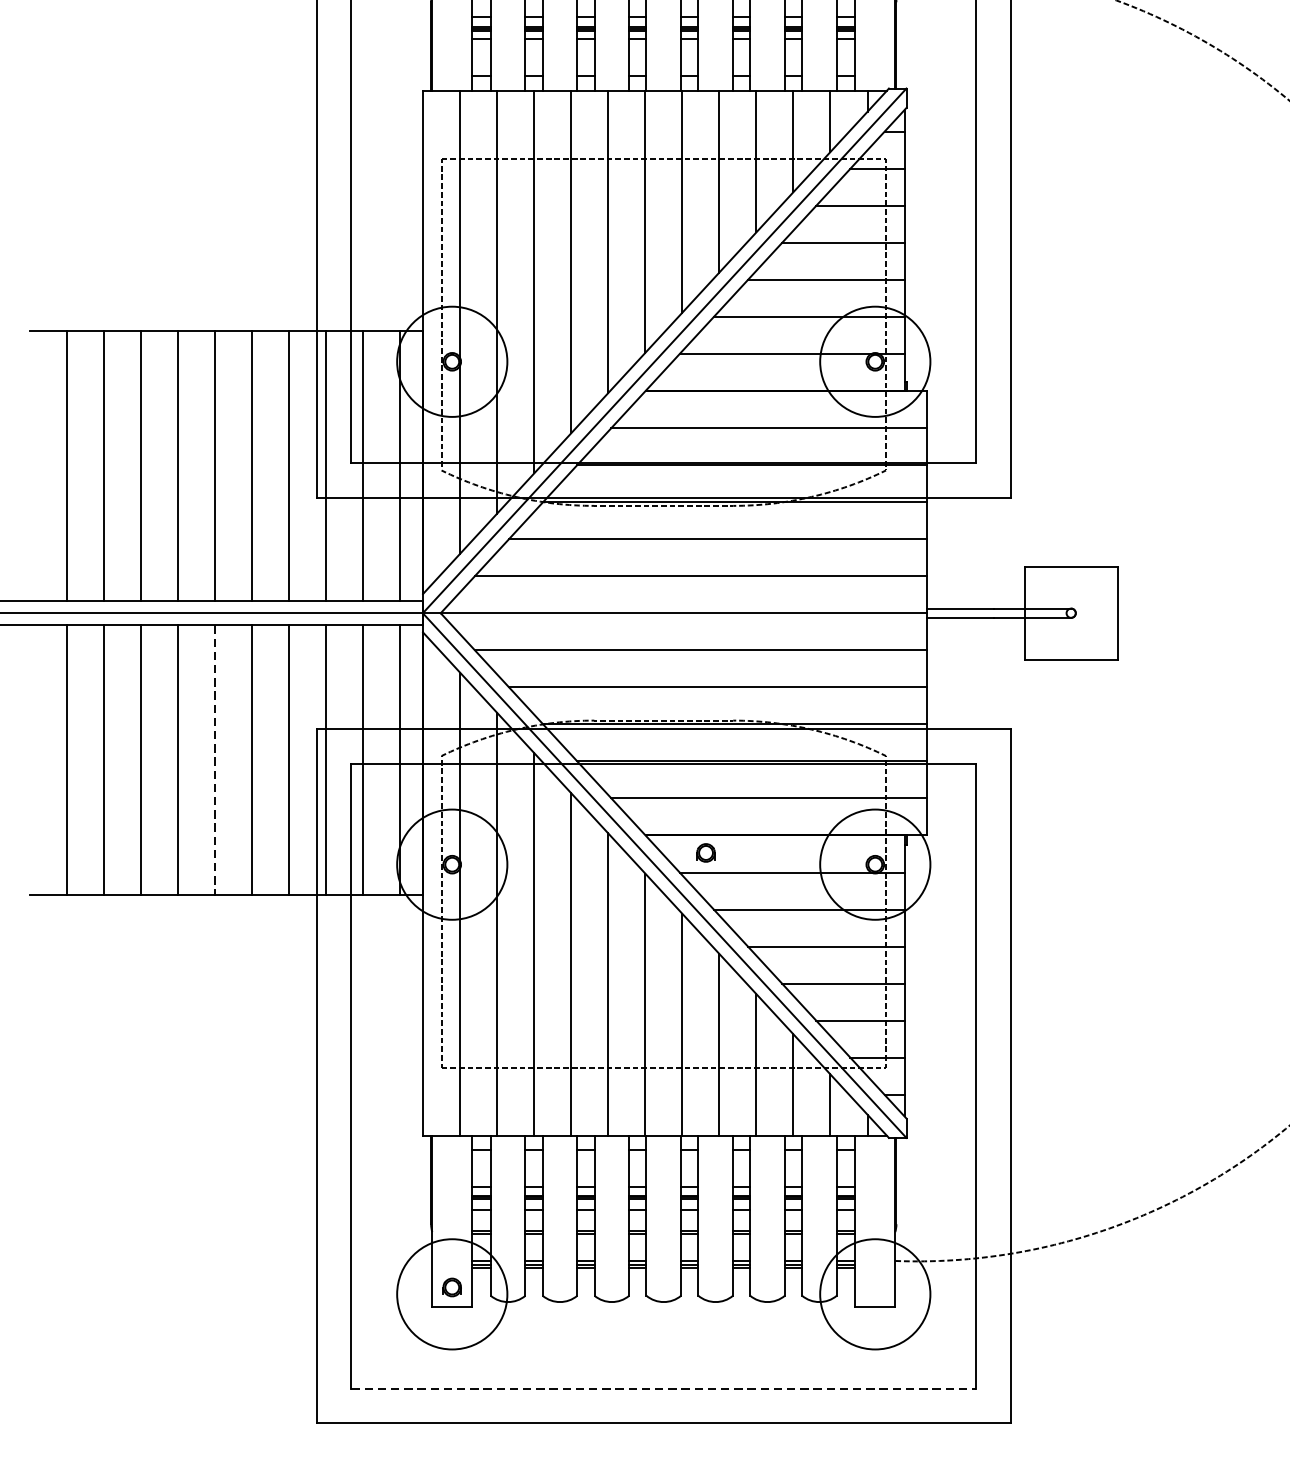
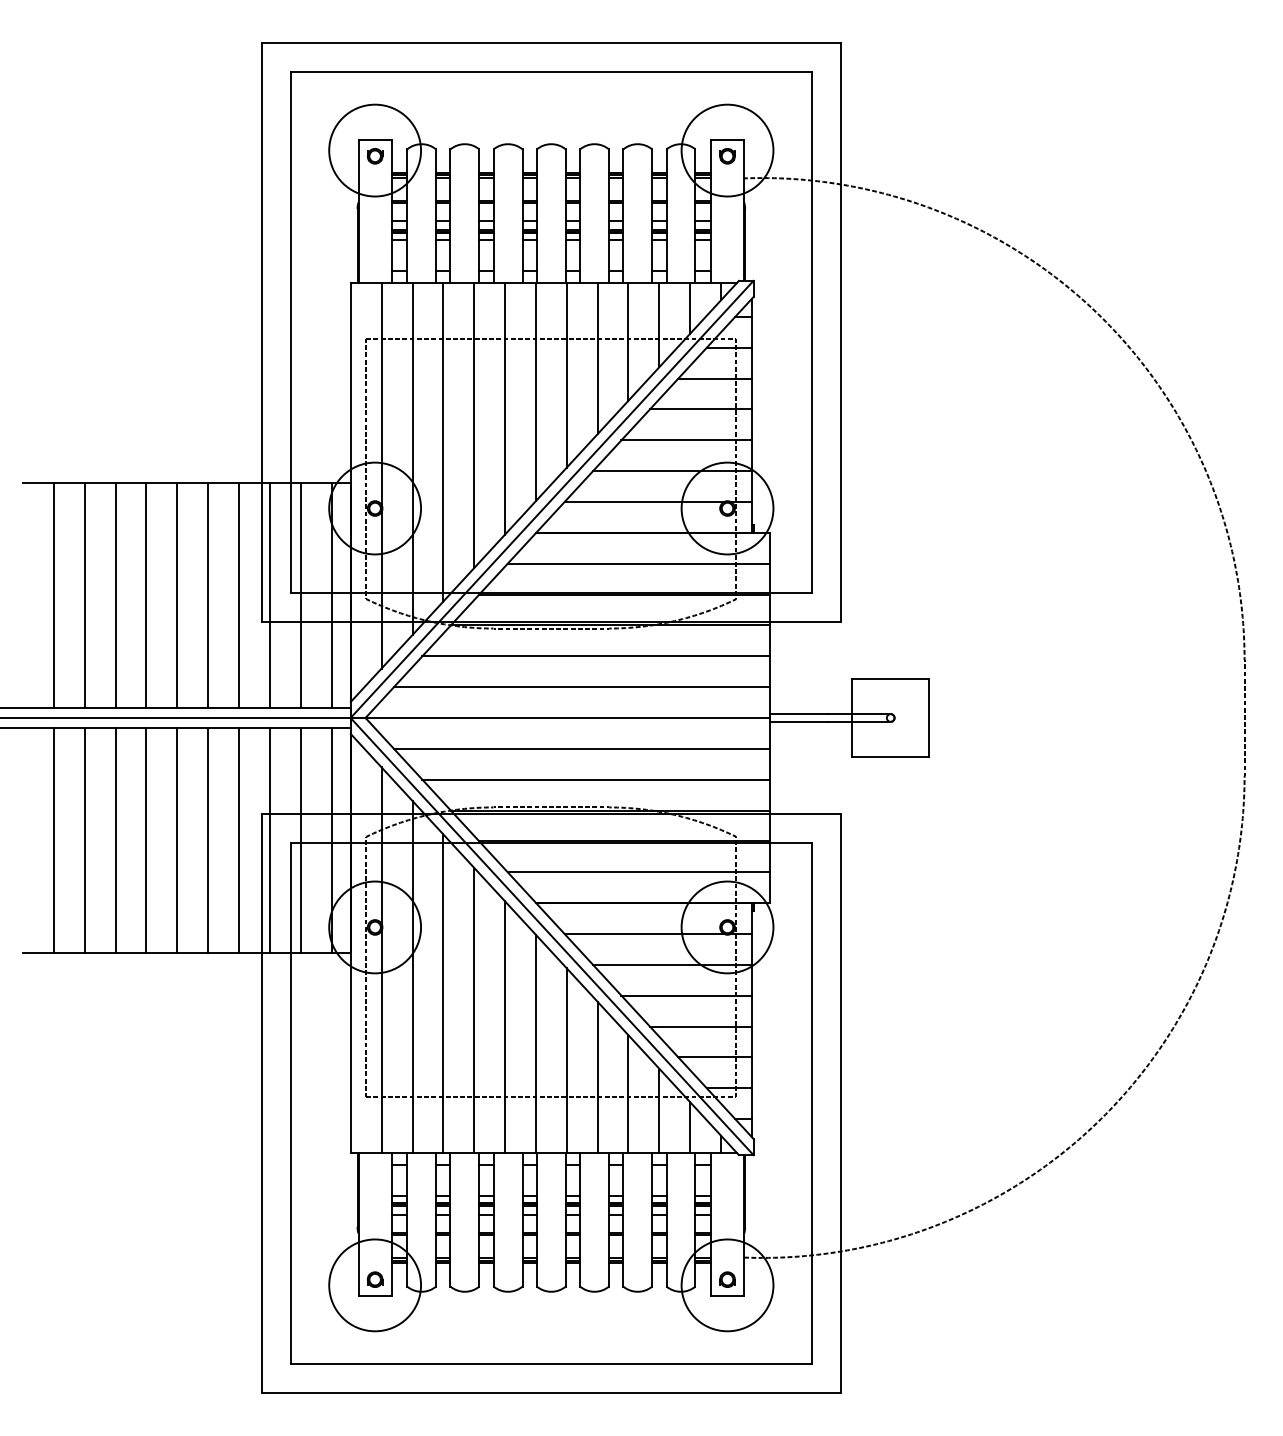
line: (215, 760) -> (177, 840), dashed -> solid
part: (705, 852) -> (727, 1279), moved
line: (663, 1388) -> (551, 1363), dashed -> solid

